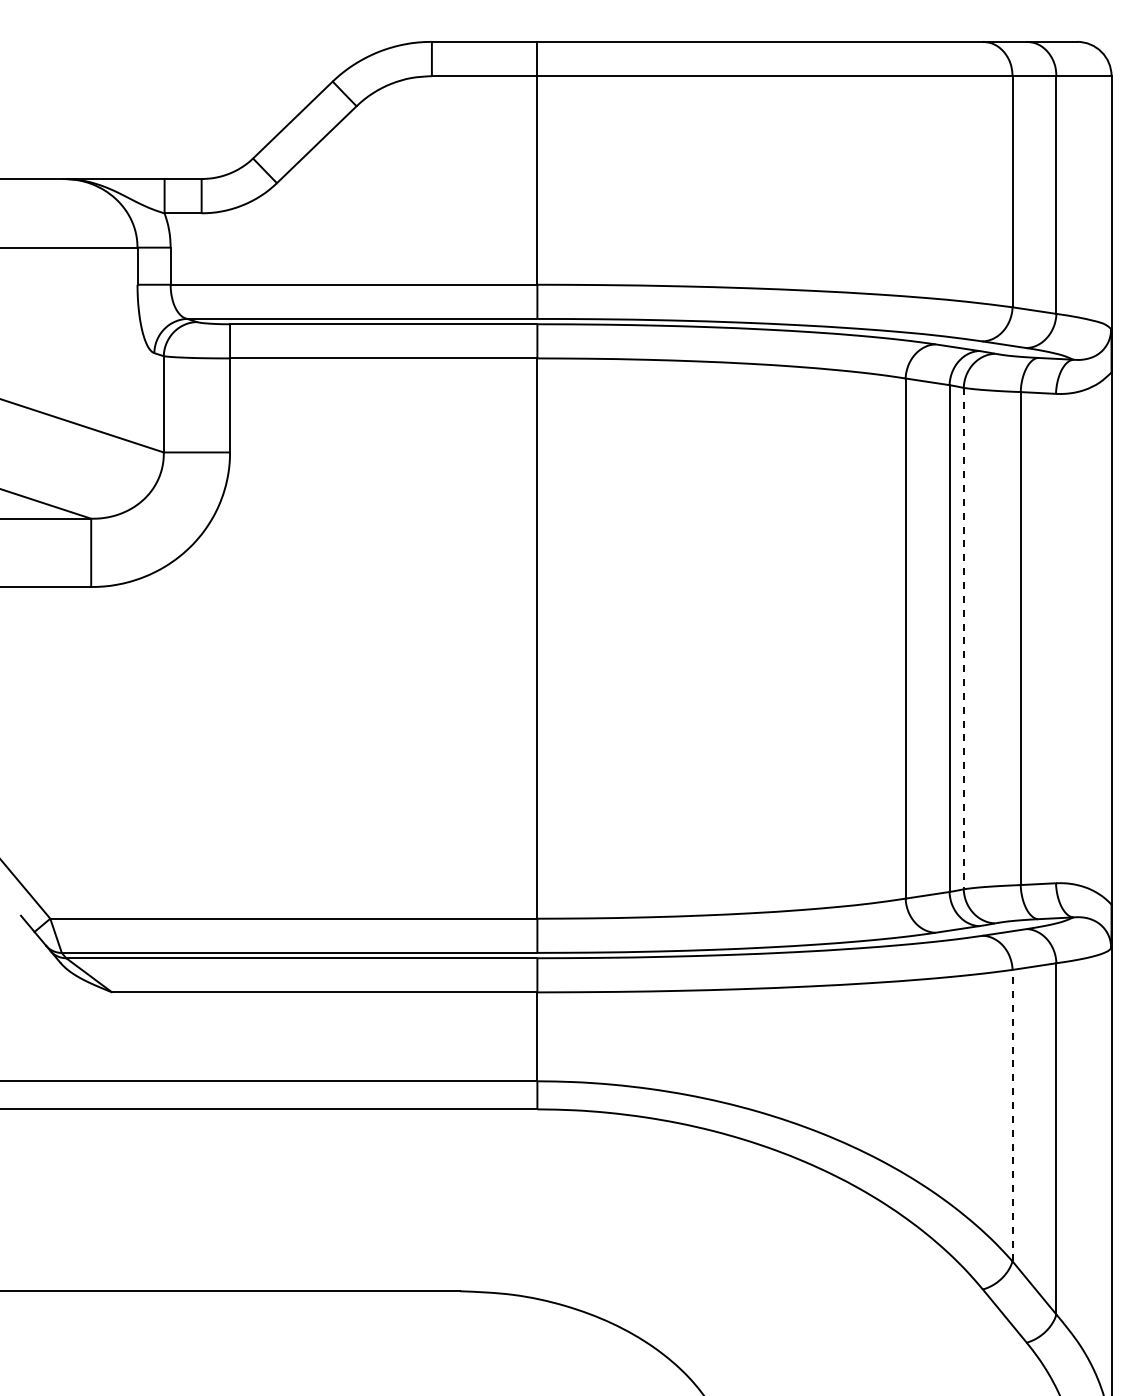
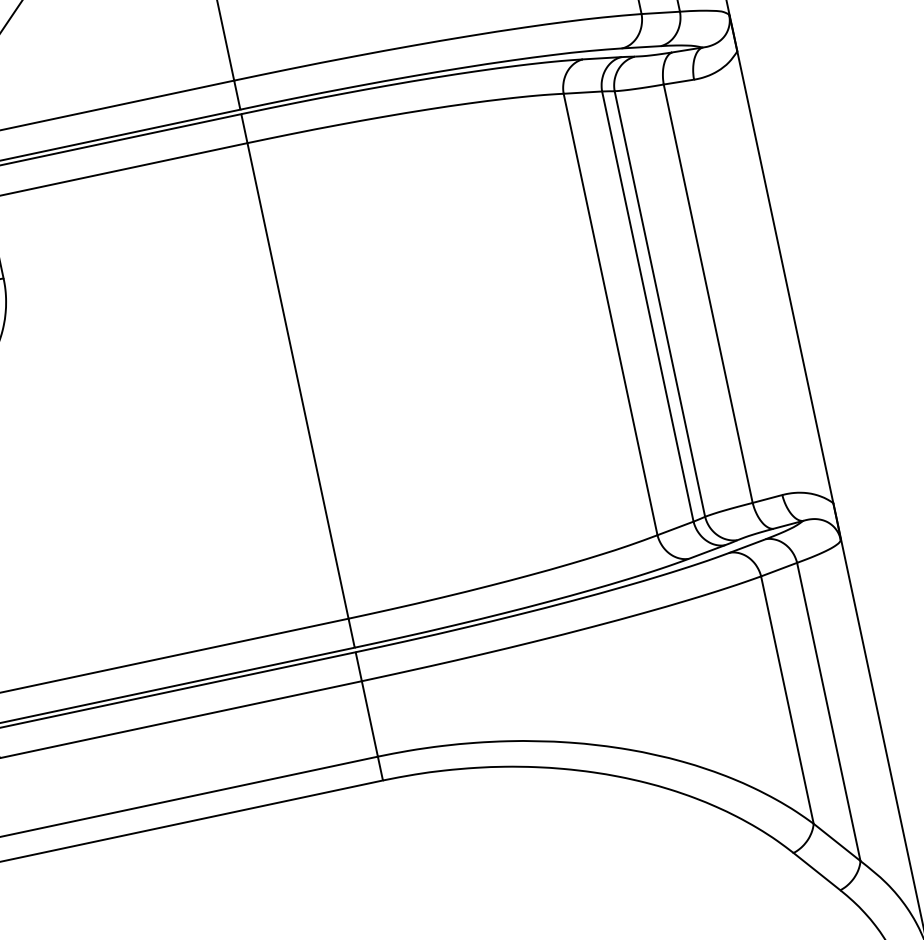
line: (963, 638) -> (659, 303), dashed -> solid
line: (1012, 1115) -> (787, 699), dashed -> solid

